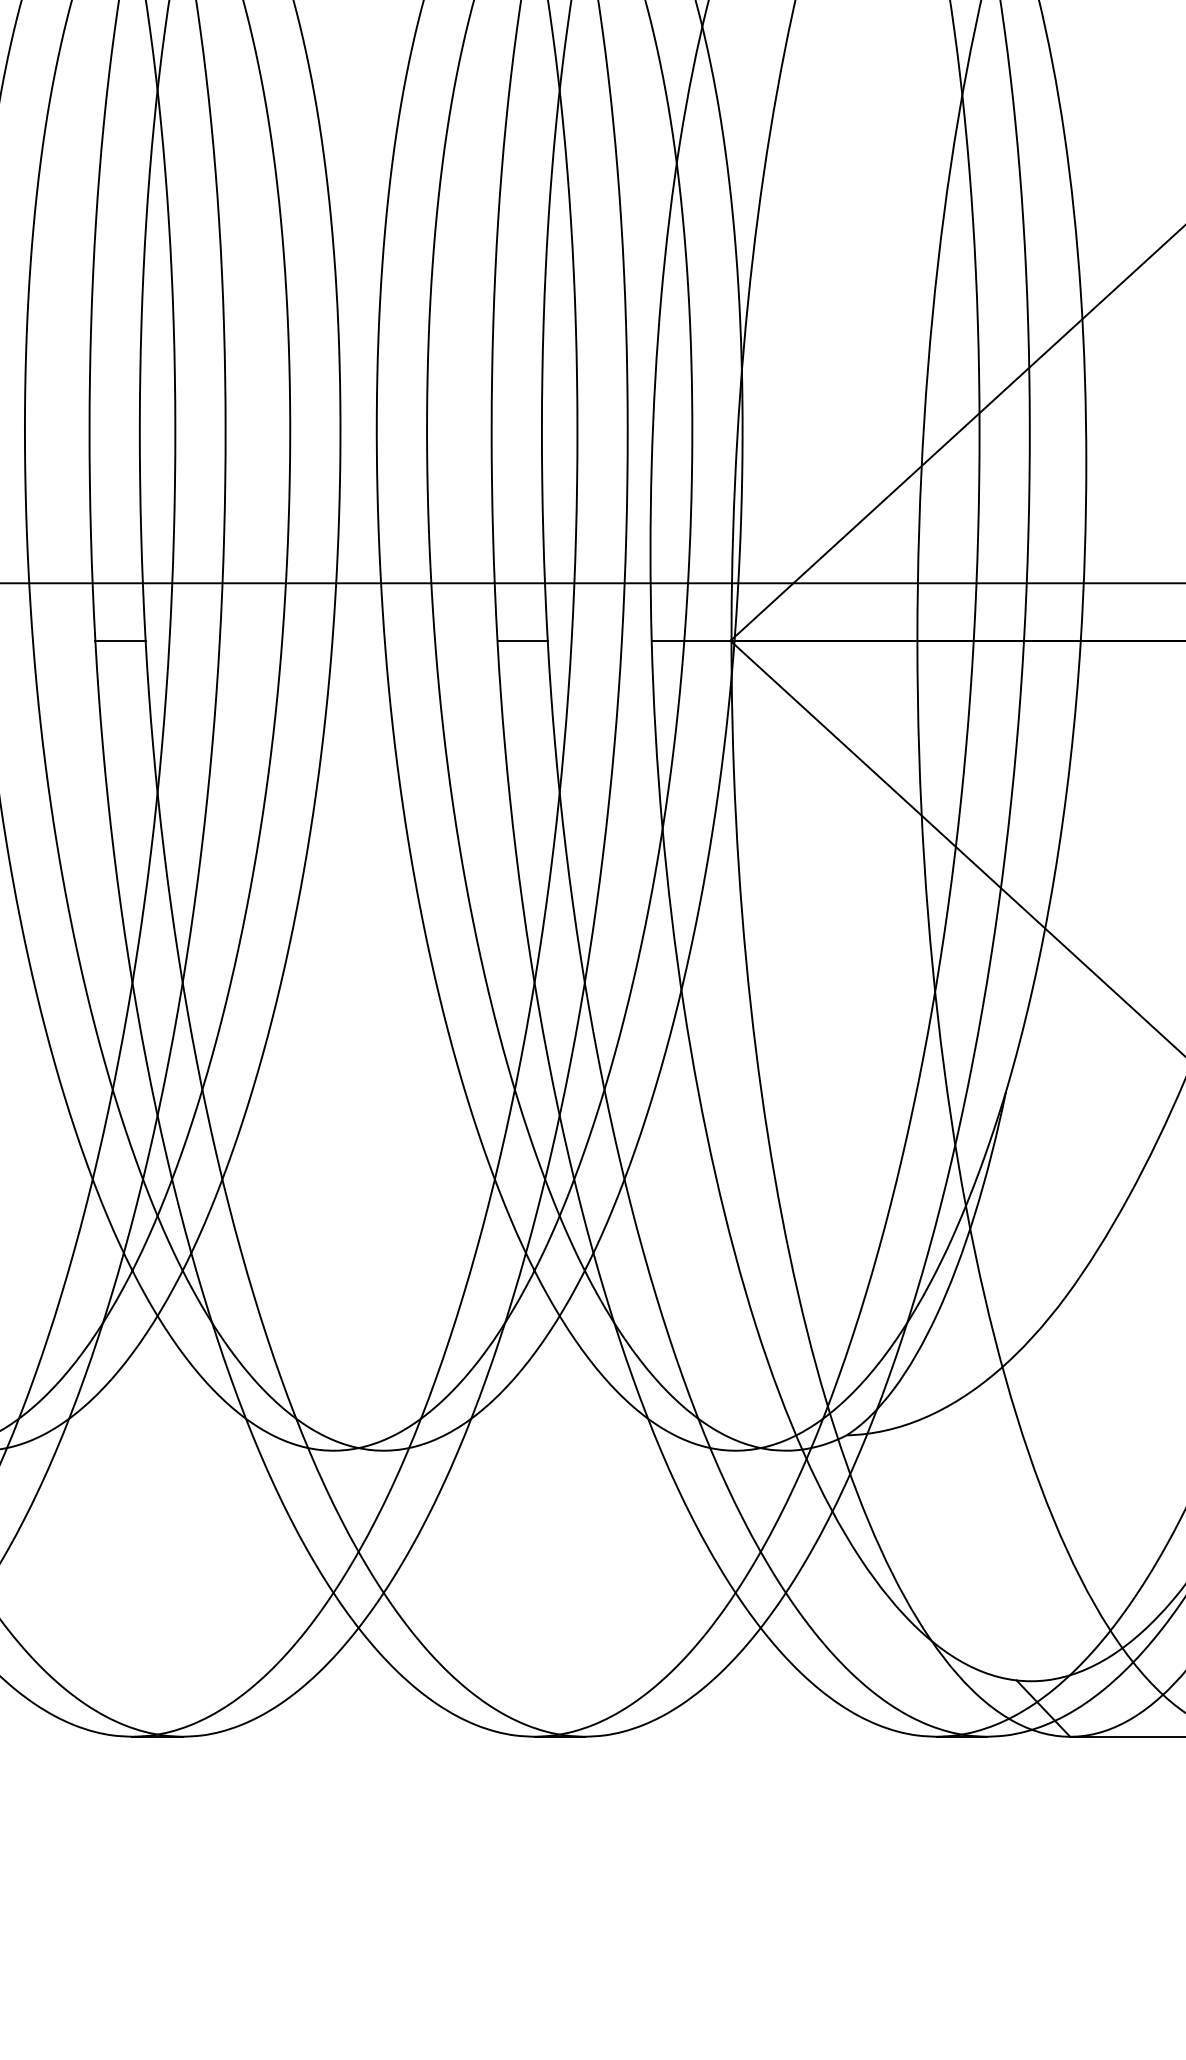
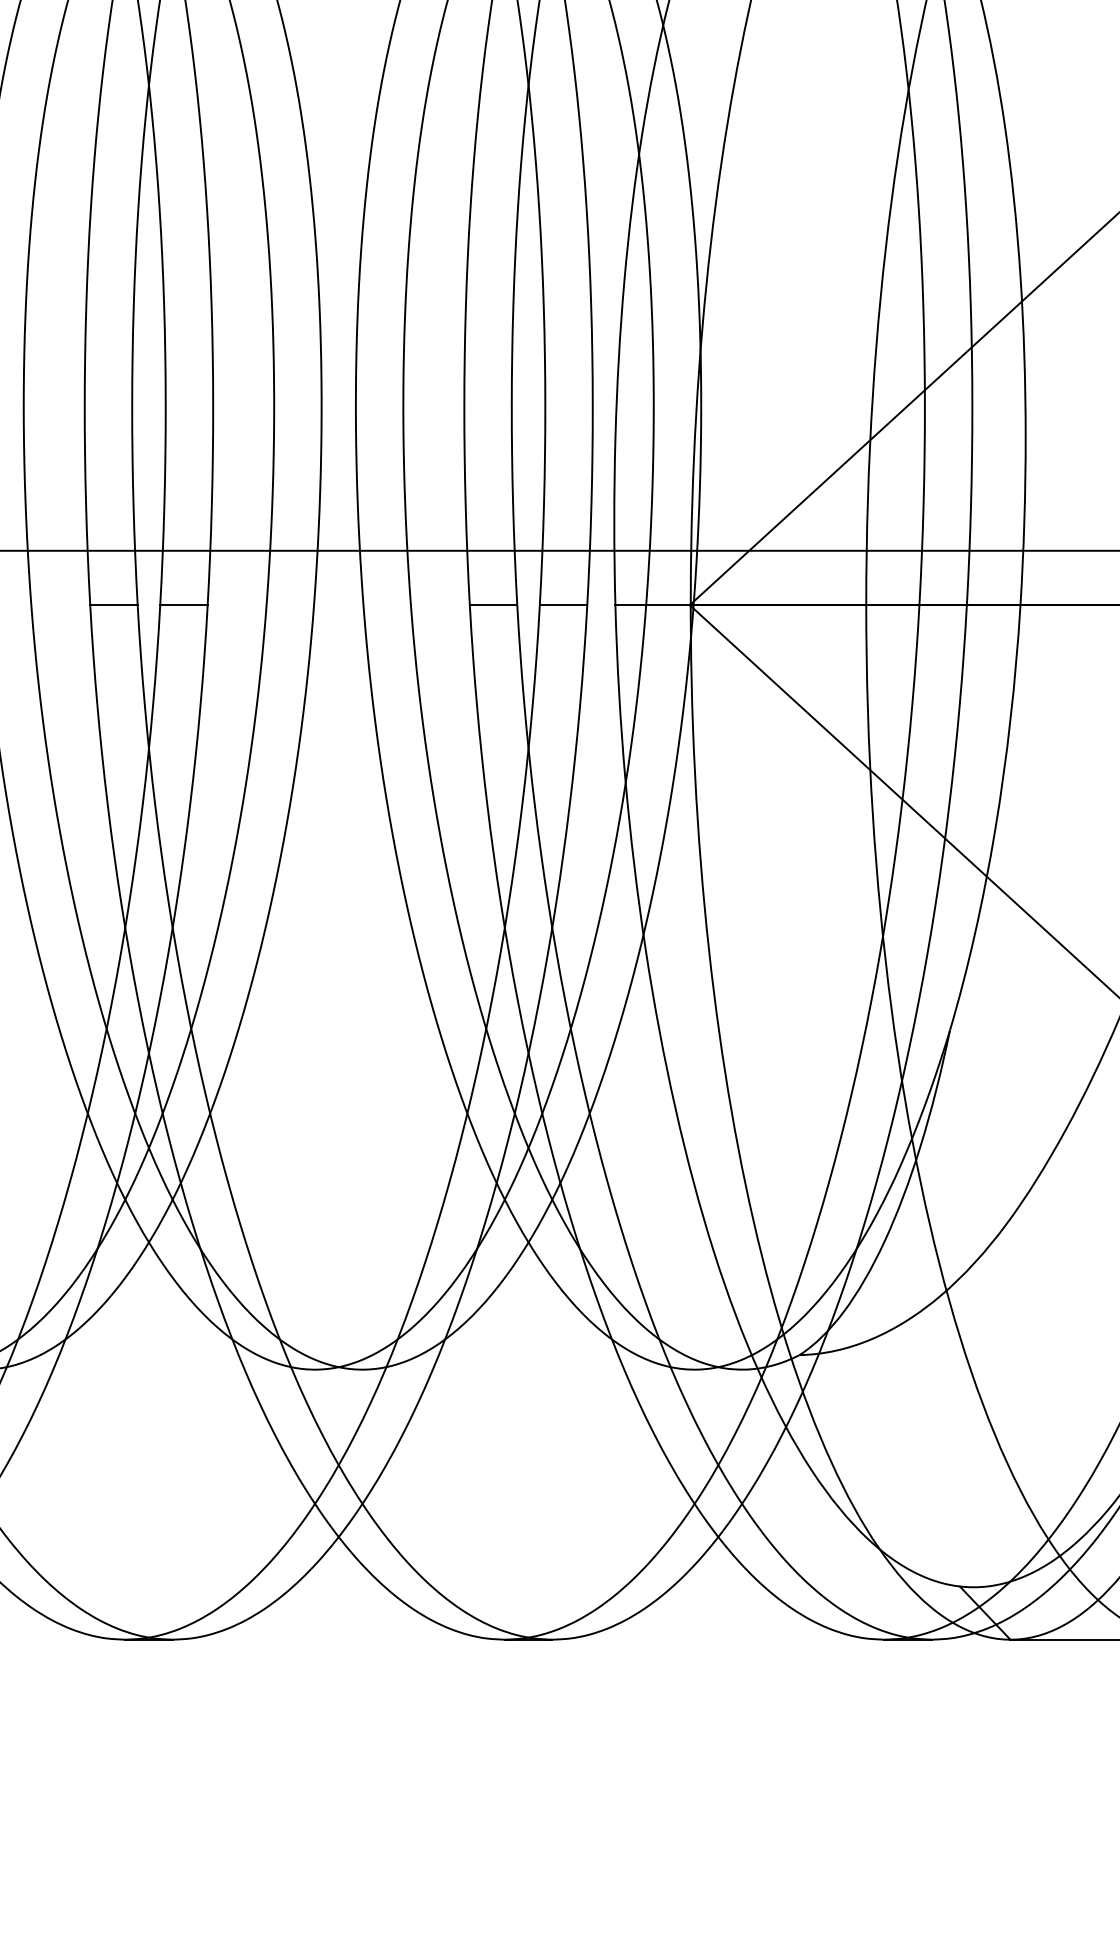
line: (194, 640) -> (183, 604), added
line: (596, 640) -> (563, 604), added

